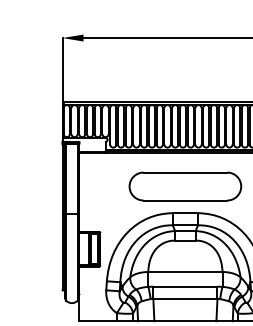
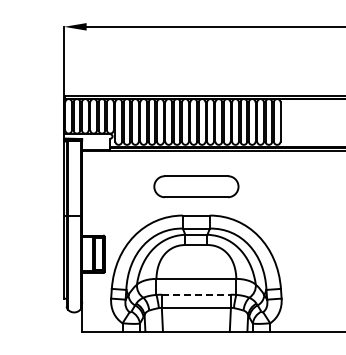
part: (185, 186) -> (196, 186), size x0.7
line: (185, 286) -> (196, 294), solid -> dashed

